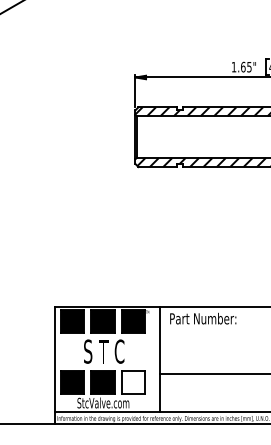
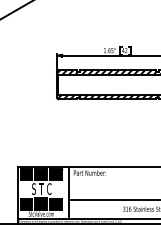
fill: (132, 381) -> (55, 203), added

